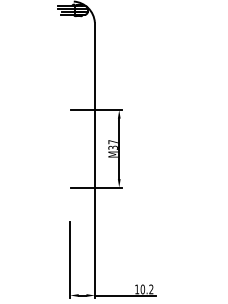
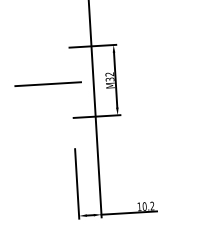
text: (112, 142) -> (109, 74), M37 -> M32
line: (44, 148) -> (47, 83), added

